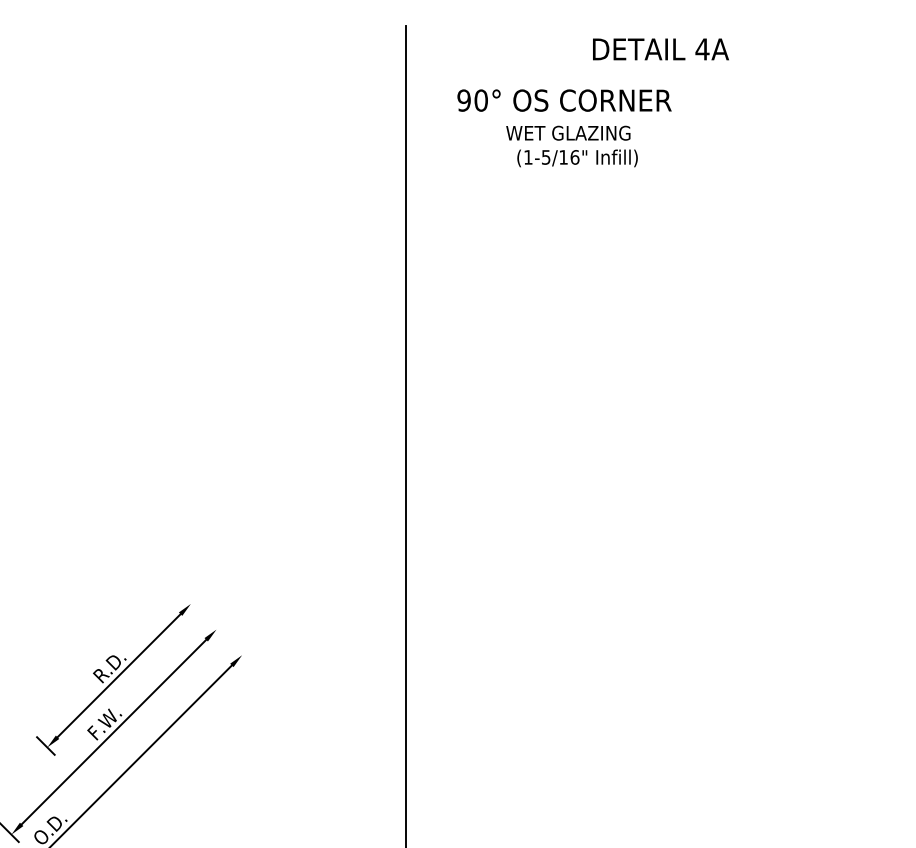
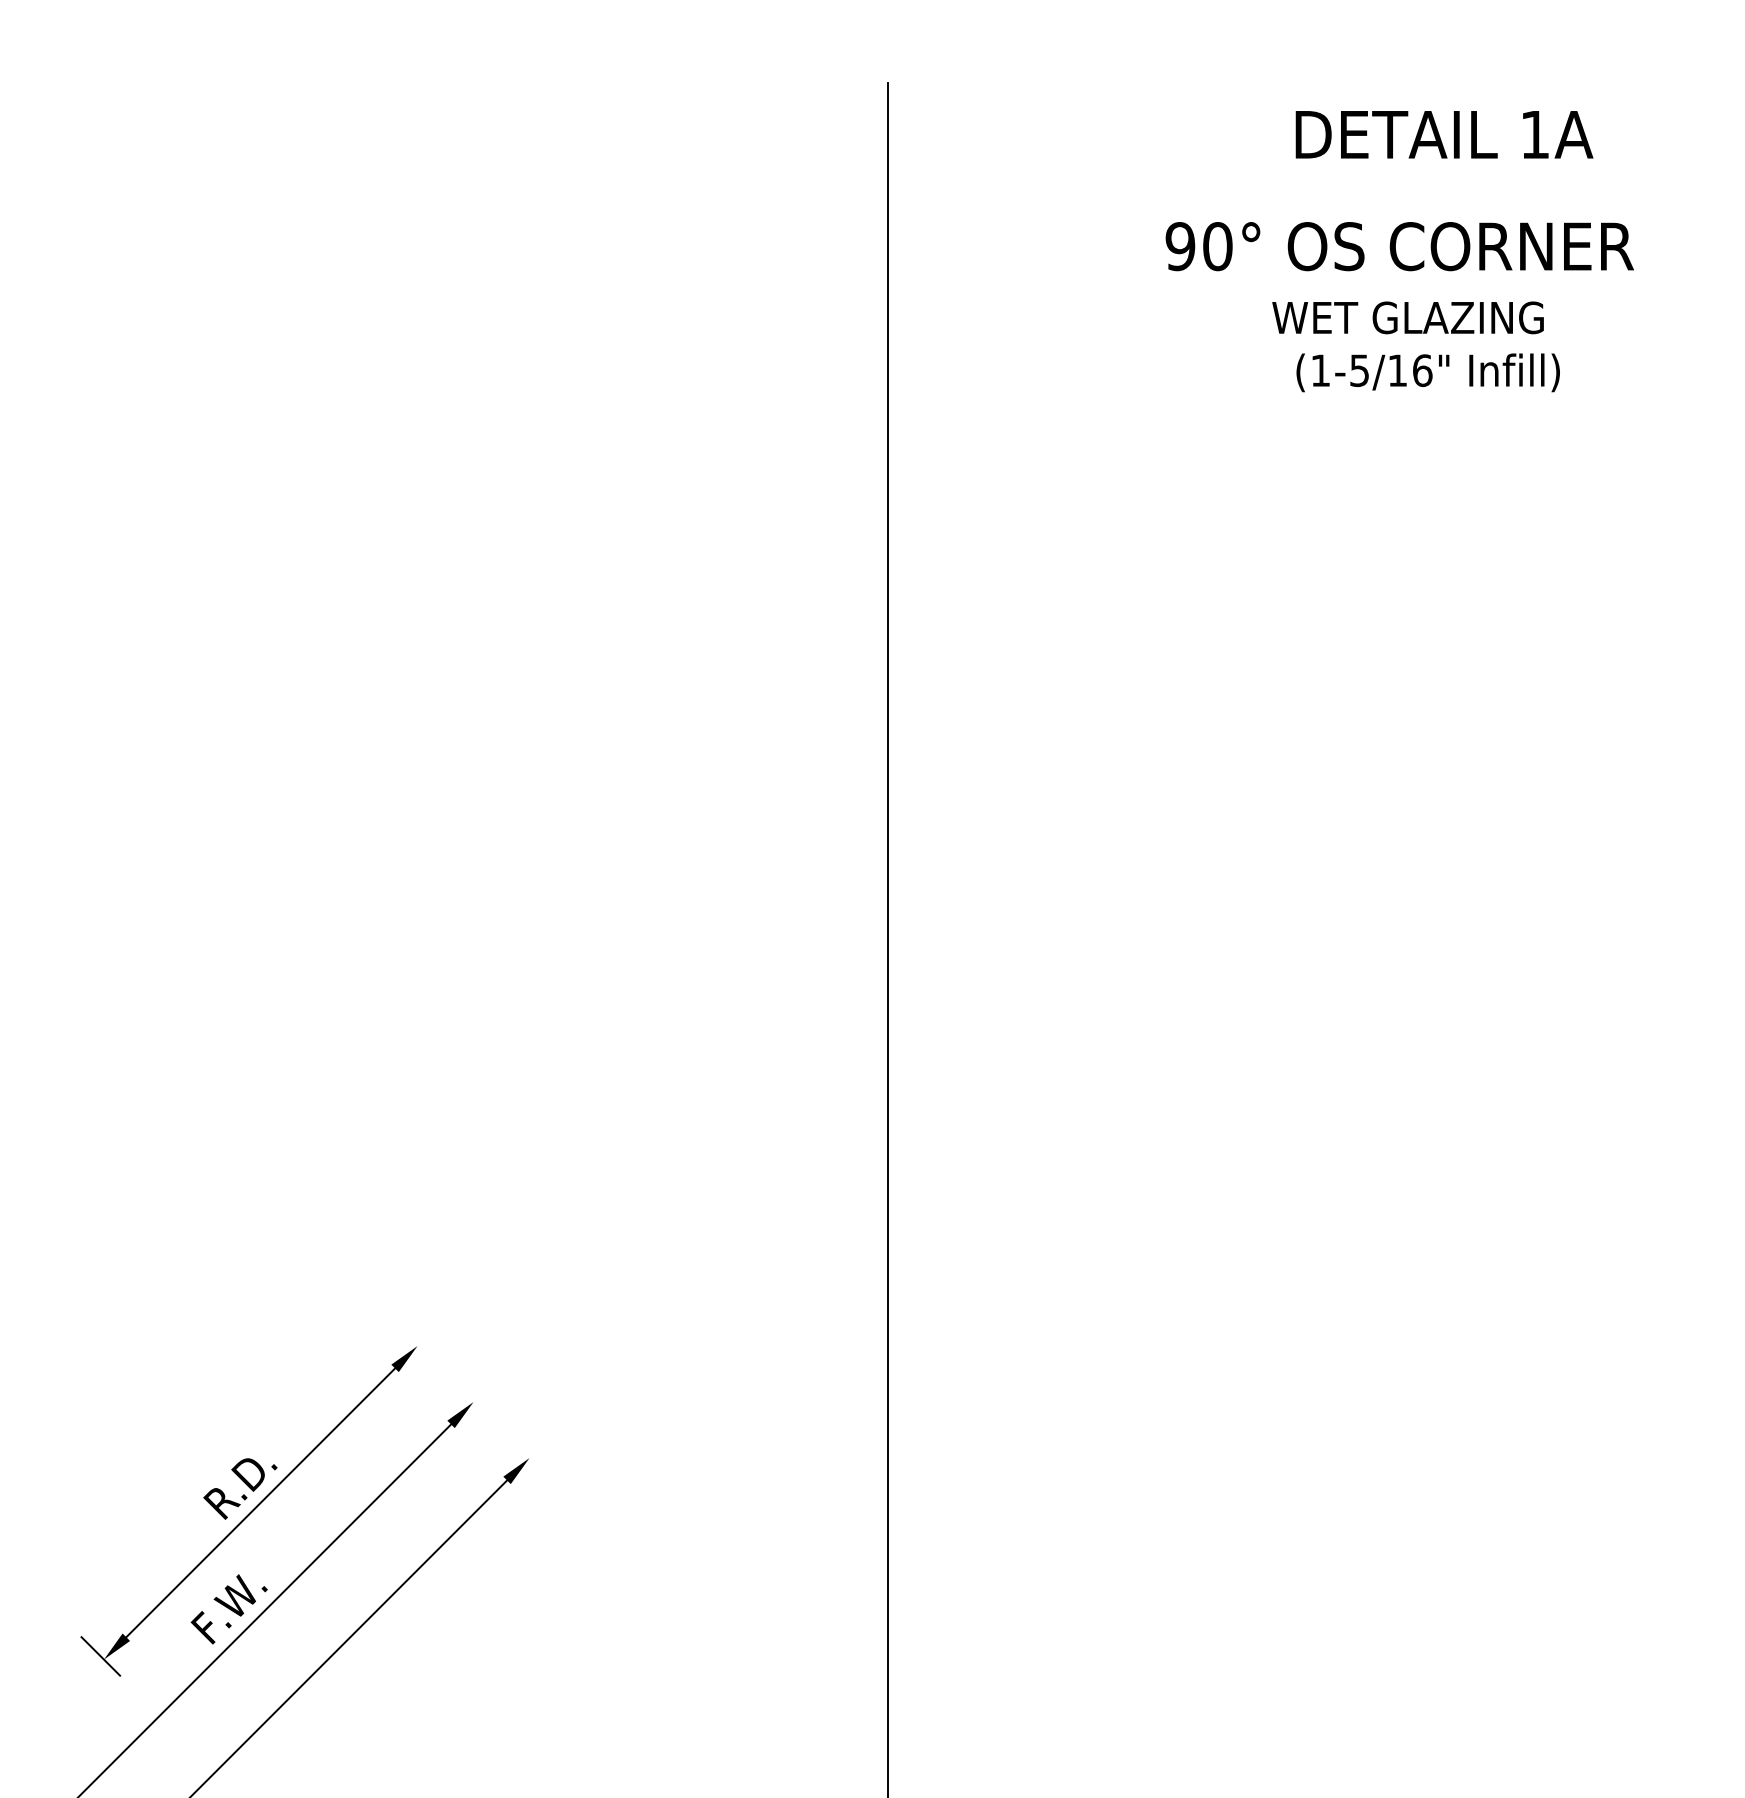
text: (702, 49) -> (1535, 134), 4A -> 1A
text: (564, 128) -> (1399, 307), moved

